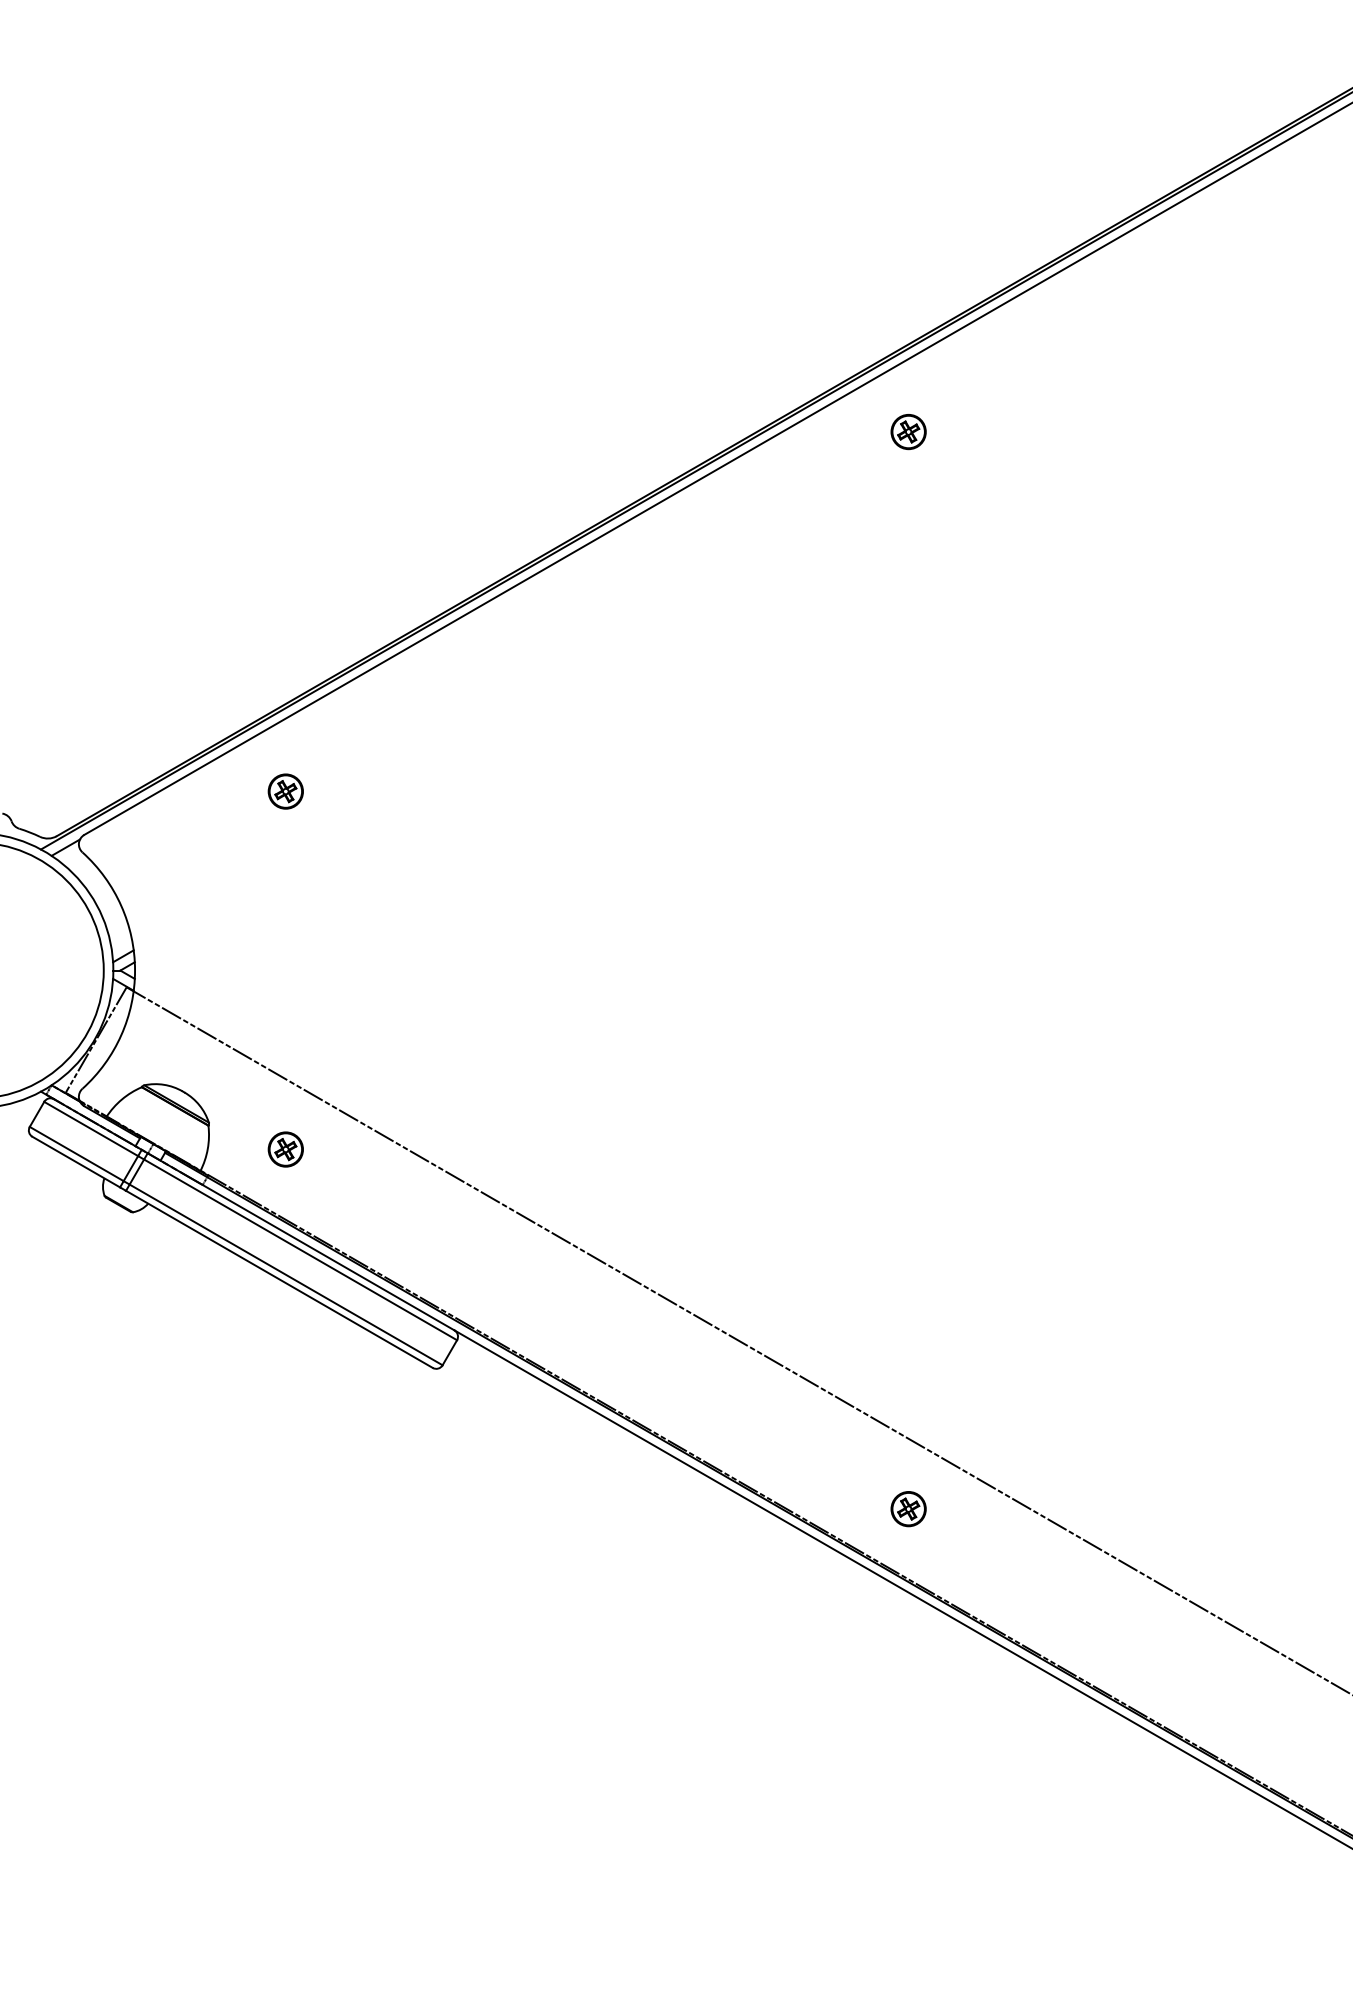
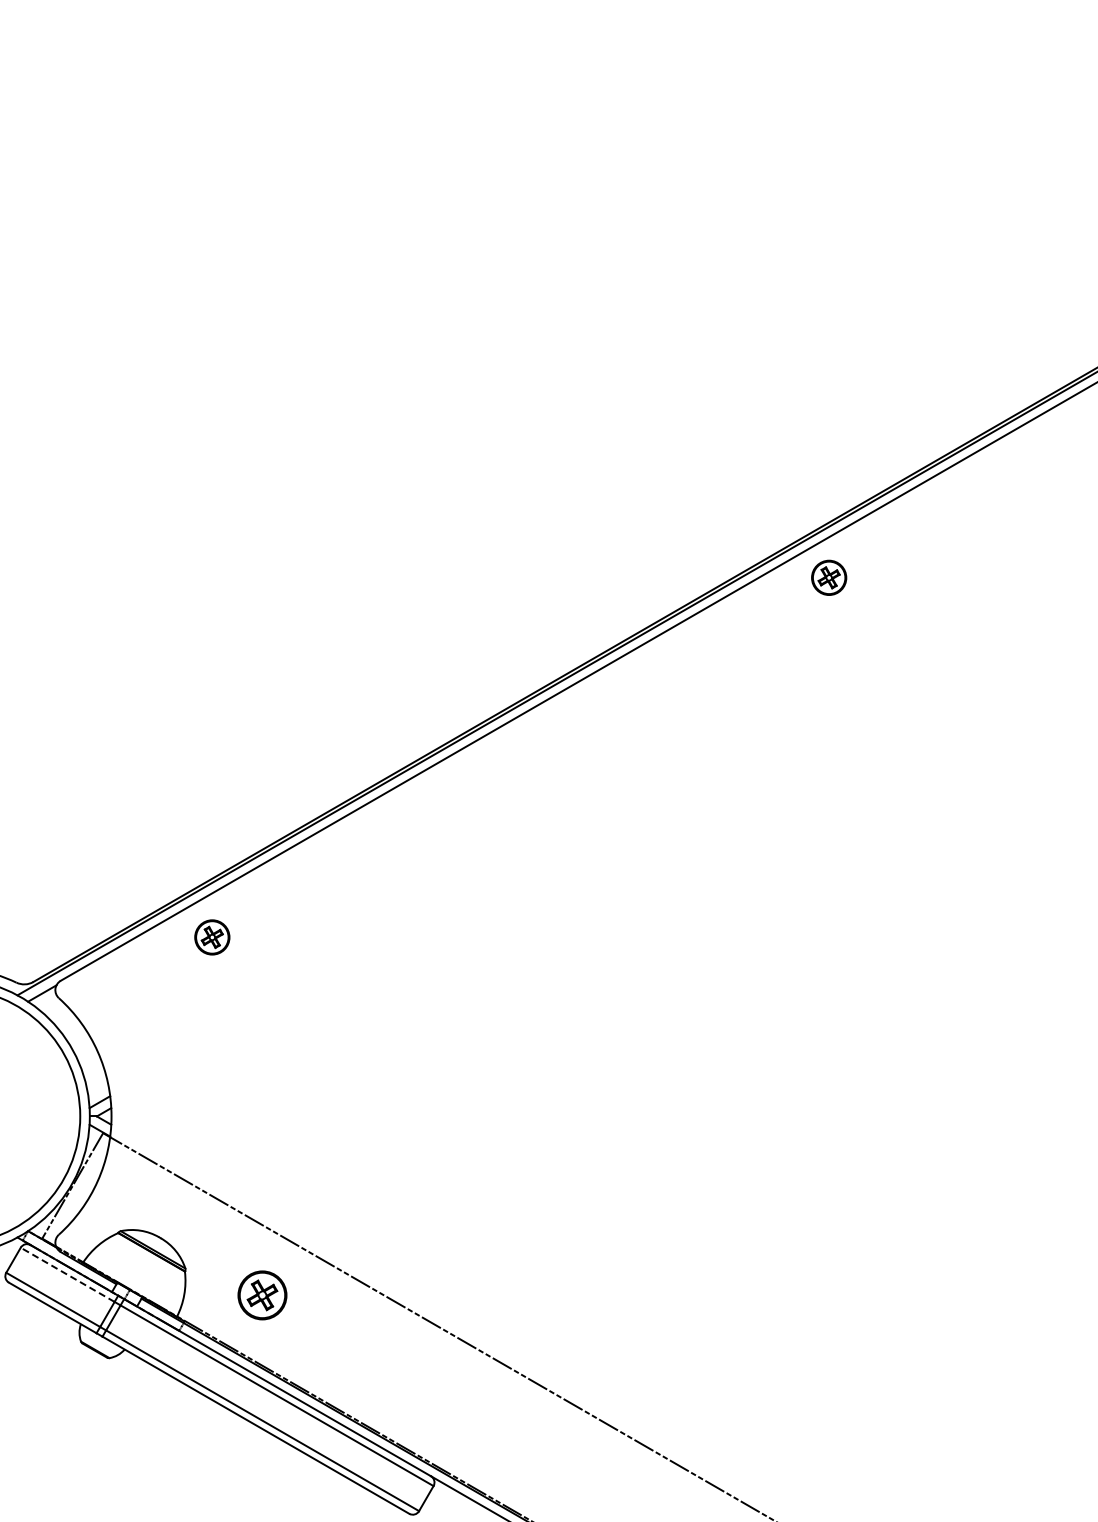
part: (908, 432) -> (828, 578), moved
part: (285, 791) -> (211, 937), moved
line: (90, 1128) -> (66, 1274), solid -> dashed
part: (285, 1149) -> (261, 1295), size x1.4

